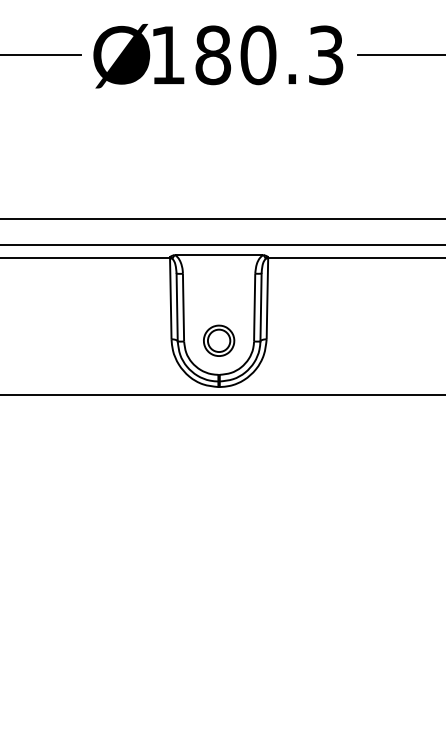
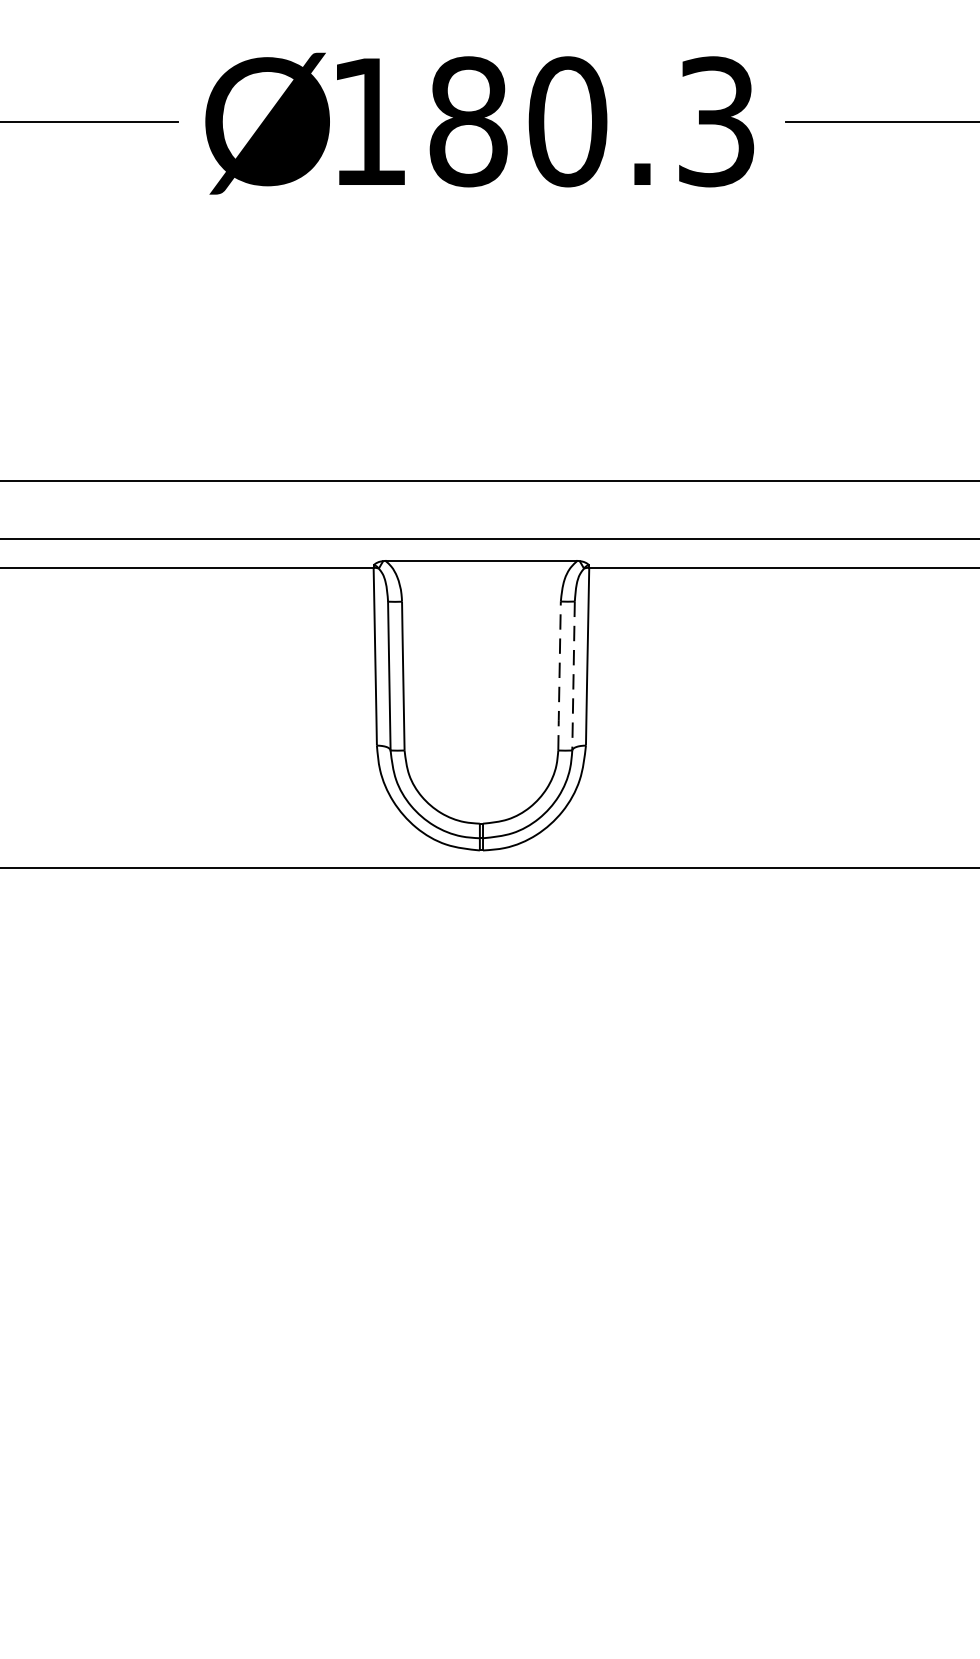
line: (261, 307) -> (574, 675), solid -> dashed
line: (254, 308) -> (559, 677), solid -> dashed
part: (219, 340) -> (482, 748), removed

